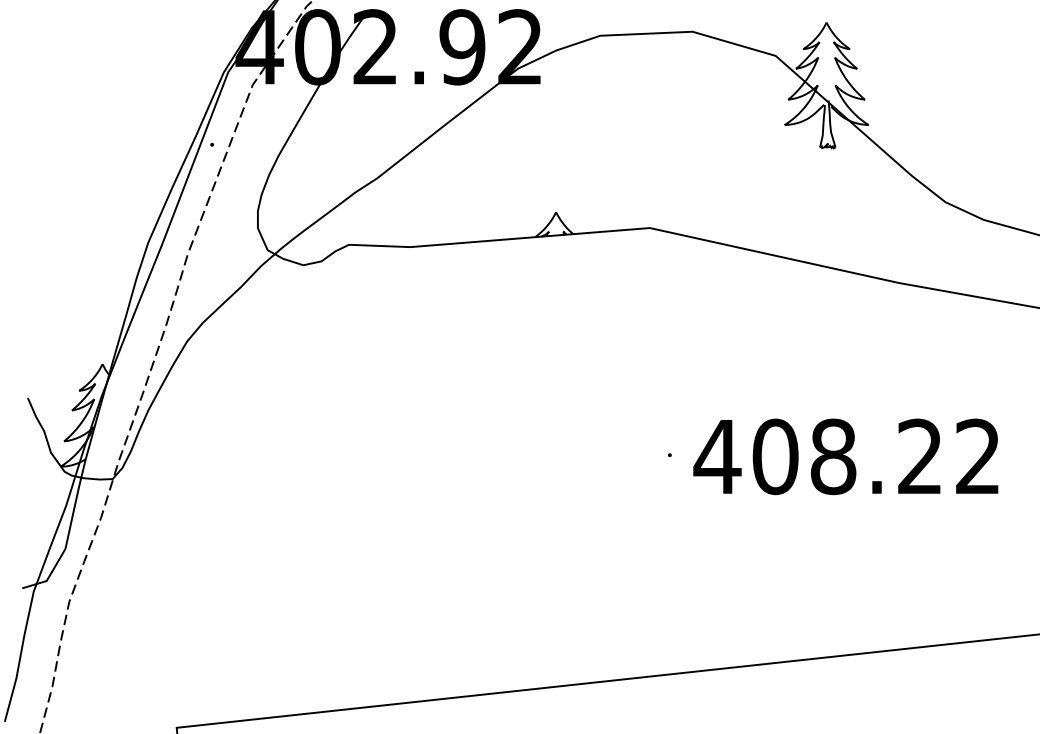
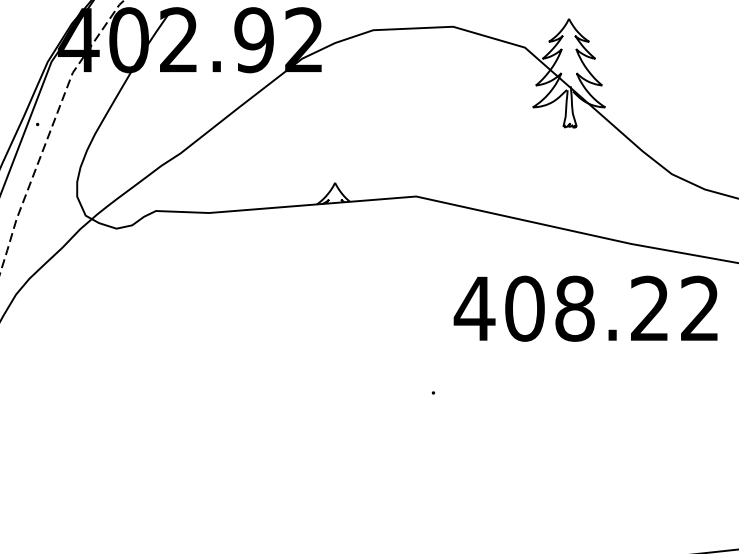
text: (845, 456) -> (585, 308), moved

